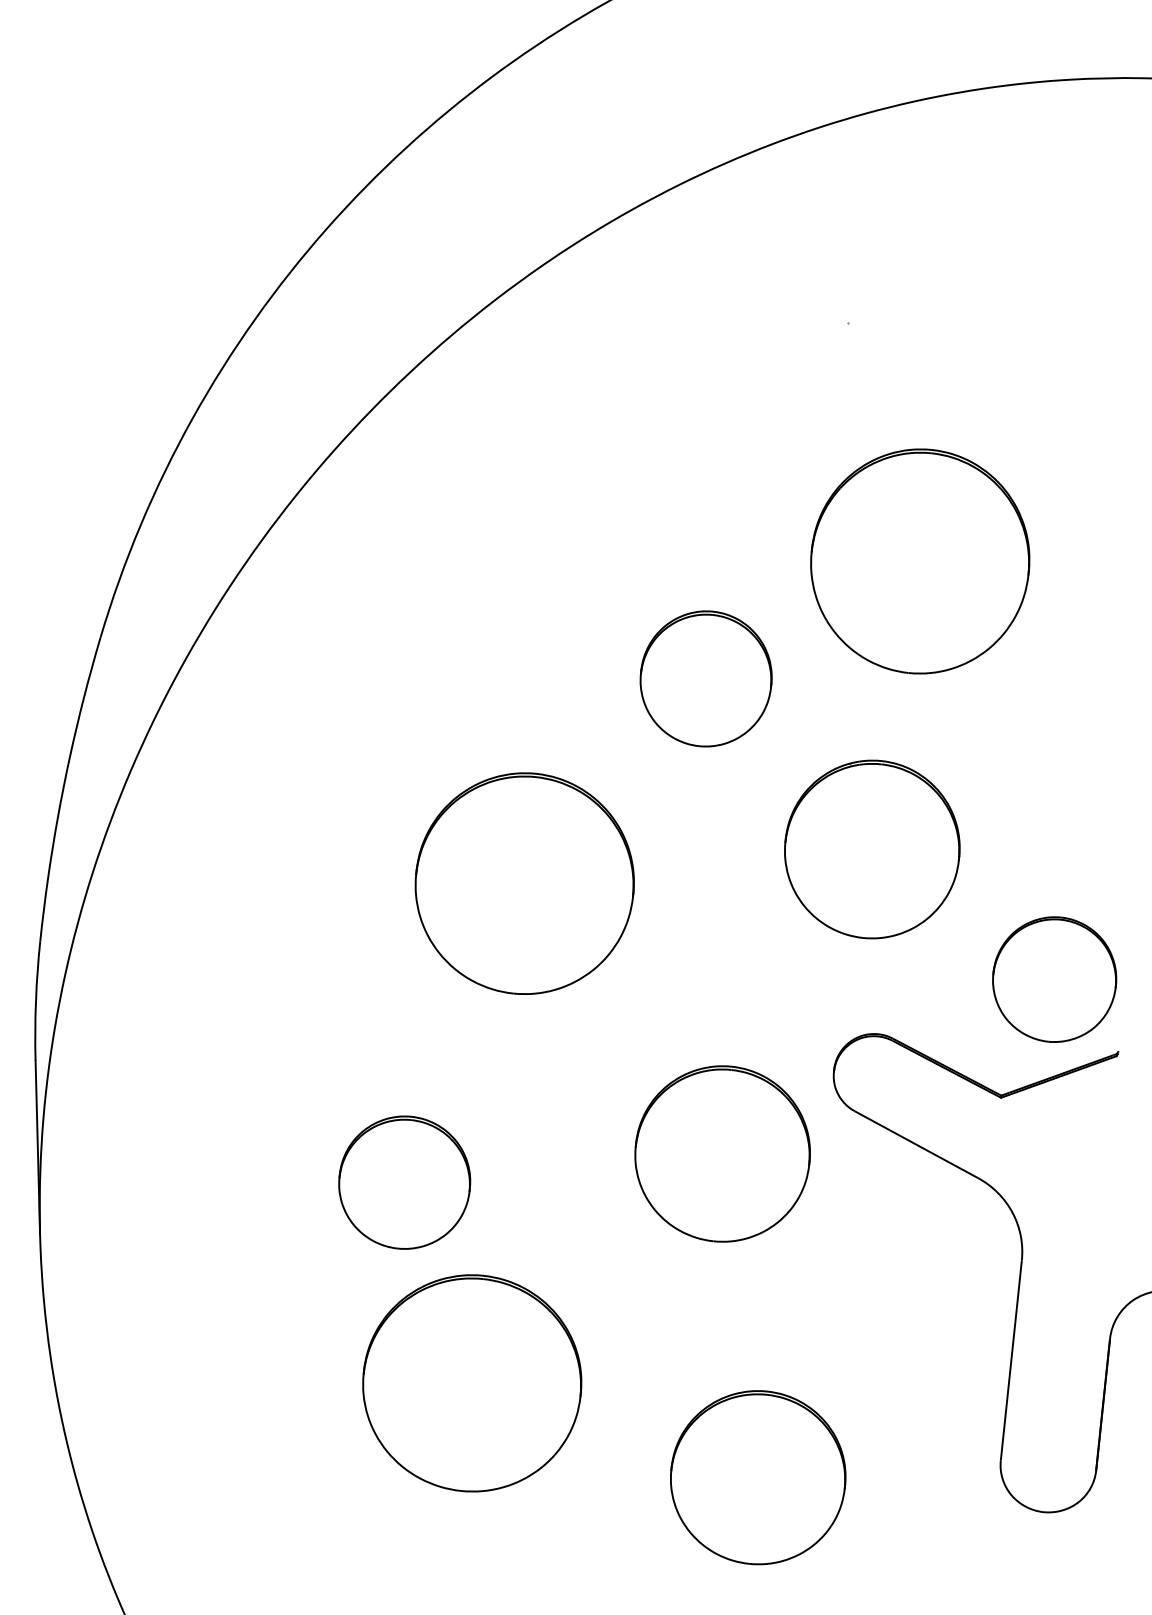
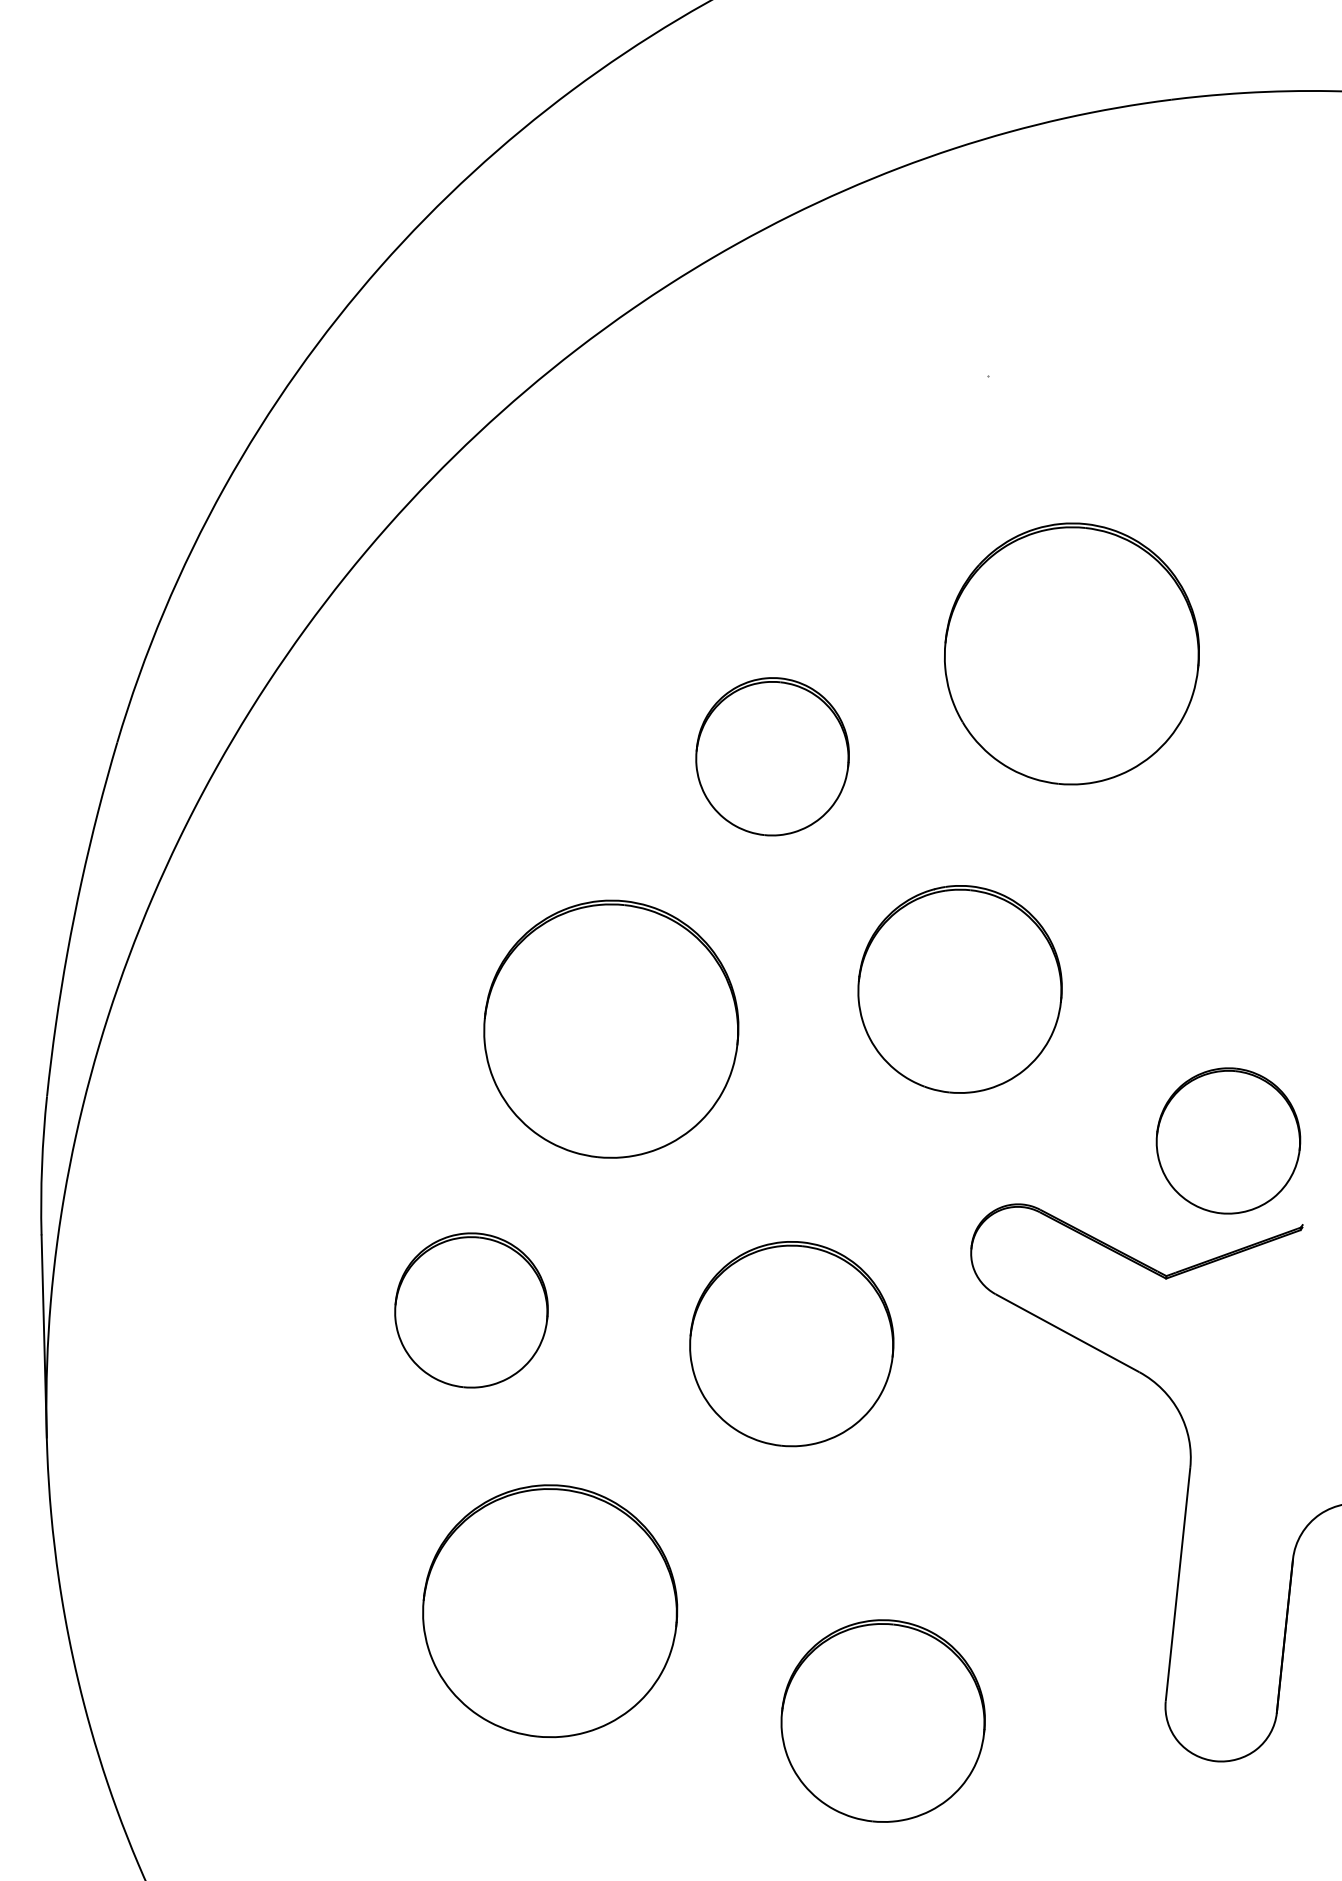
part: (706, 678) -> (772, 756), moved
part: (871, 849) -> (959, 989), moved
part: (722, 1154) -> (791, 1344), moved
part: (404, 1182) -> (471, 1310), moved

